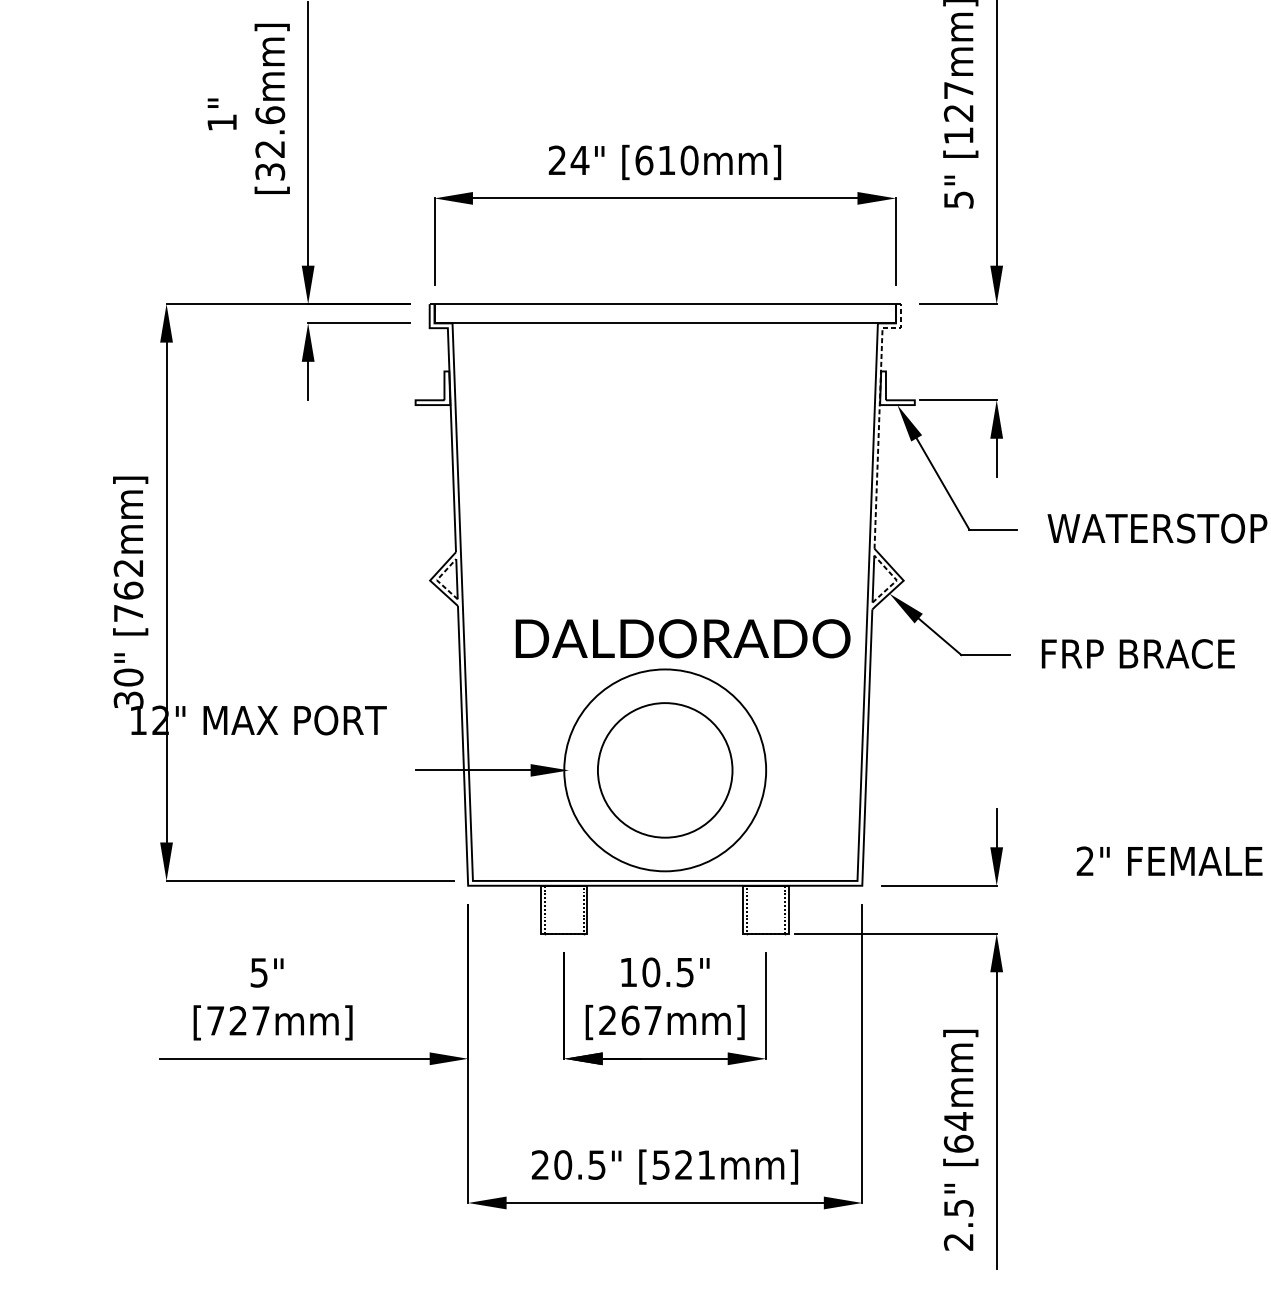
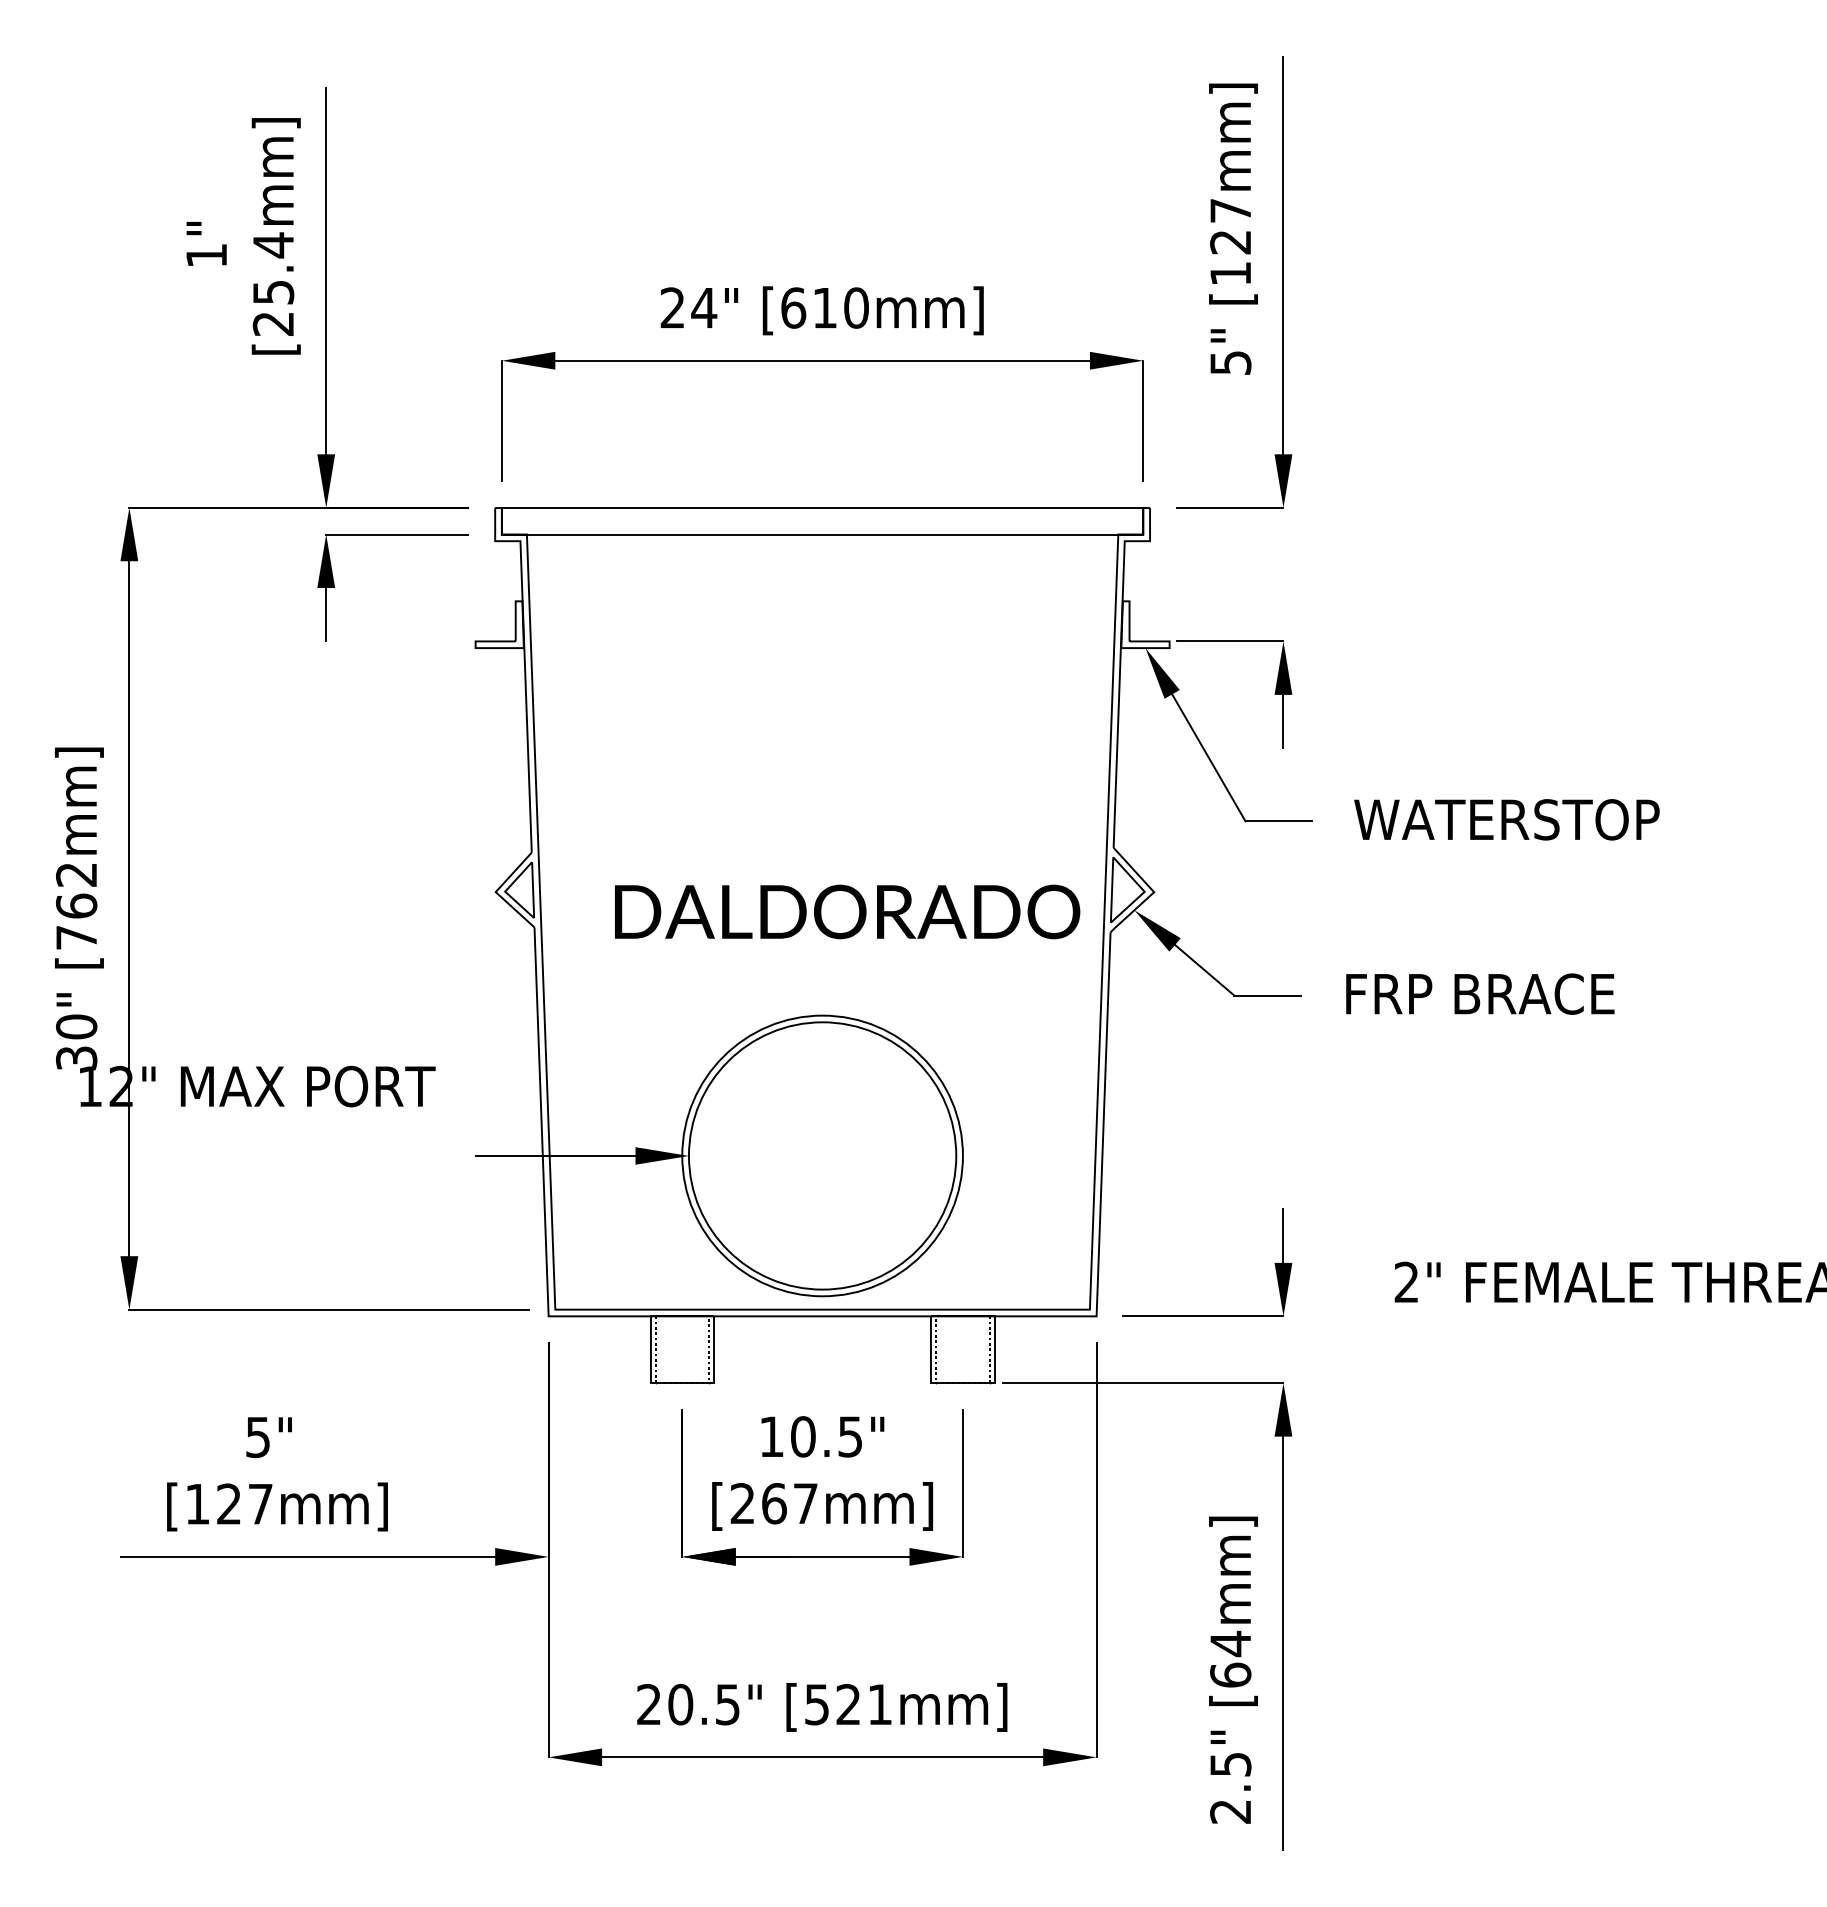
text: (270, 142) -> (273, 283), [32.6mm] -> [25.4mm]
line: (879, 416) -> (1120, 663), dashed -> solid
line: (437, 580) -> (505, 891), dashed -> solid
line: (896, 580) -> (1144, 891), dashed -> solid
text: (683, 638) -> (847, 911), moved
circle: (665, 770) -> (822, 1155), size x1.43
text: (215, 1021) -> (197, 1504), [727mm] -> [127mm]

